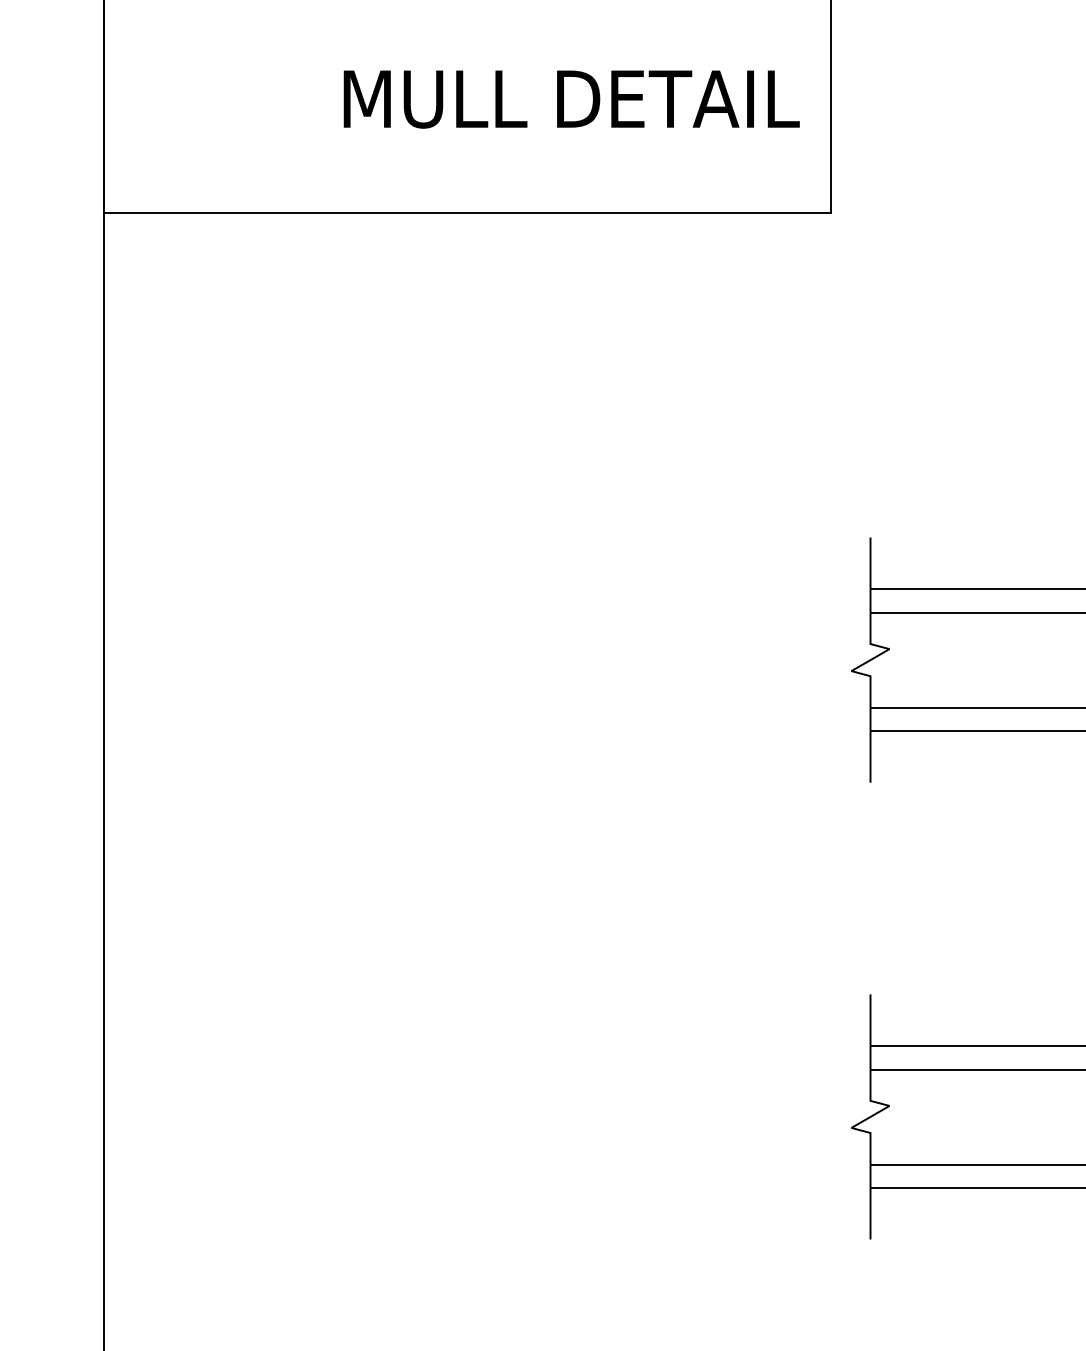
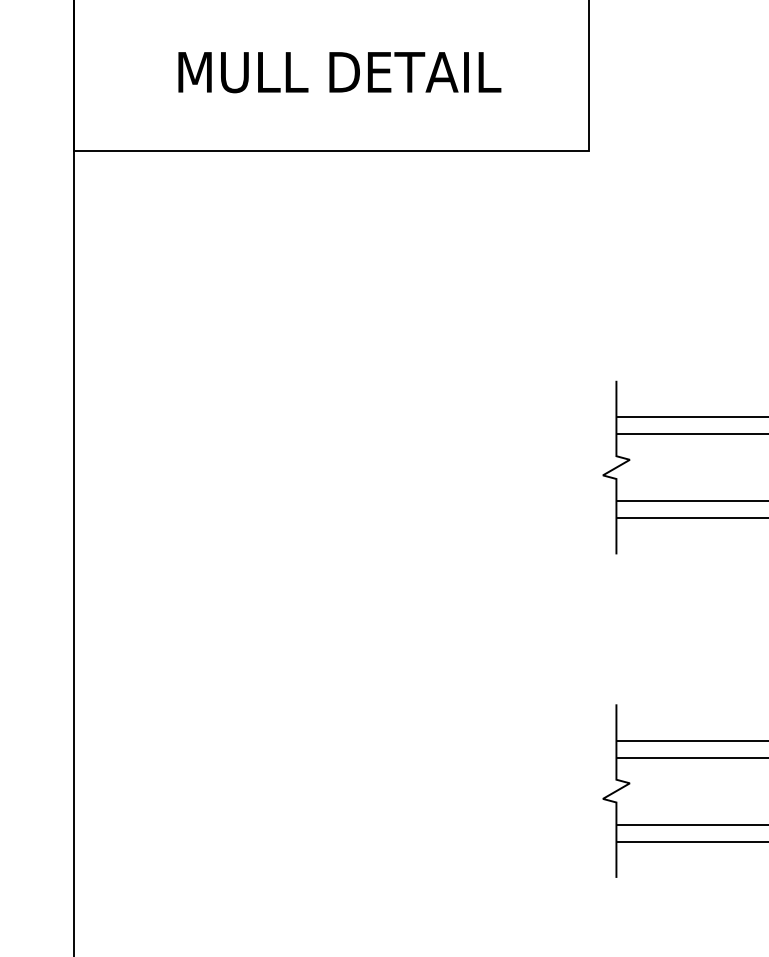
text: (571, 99) -> (339, 72), moved

